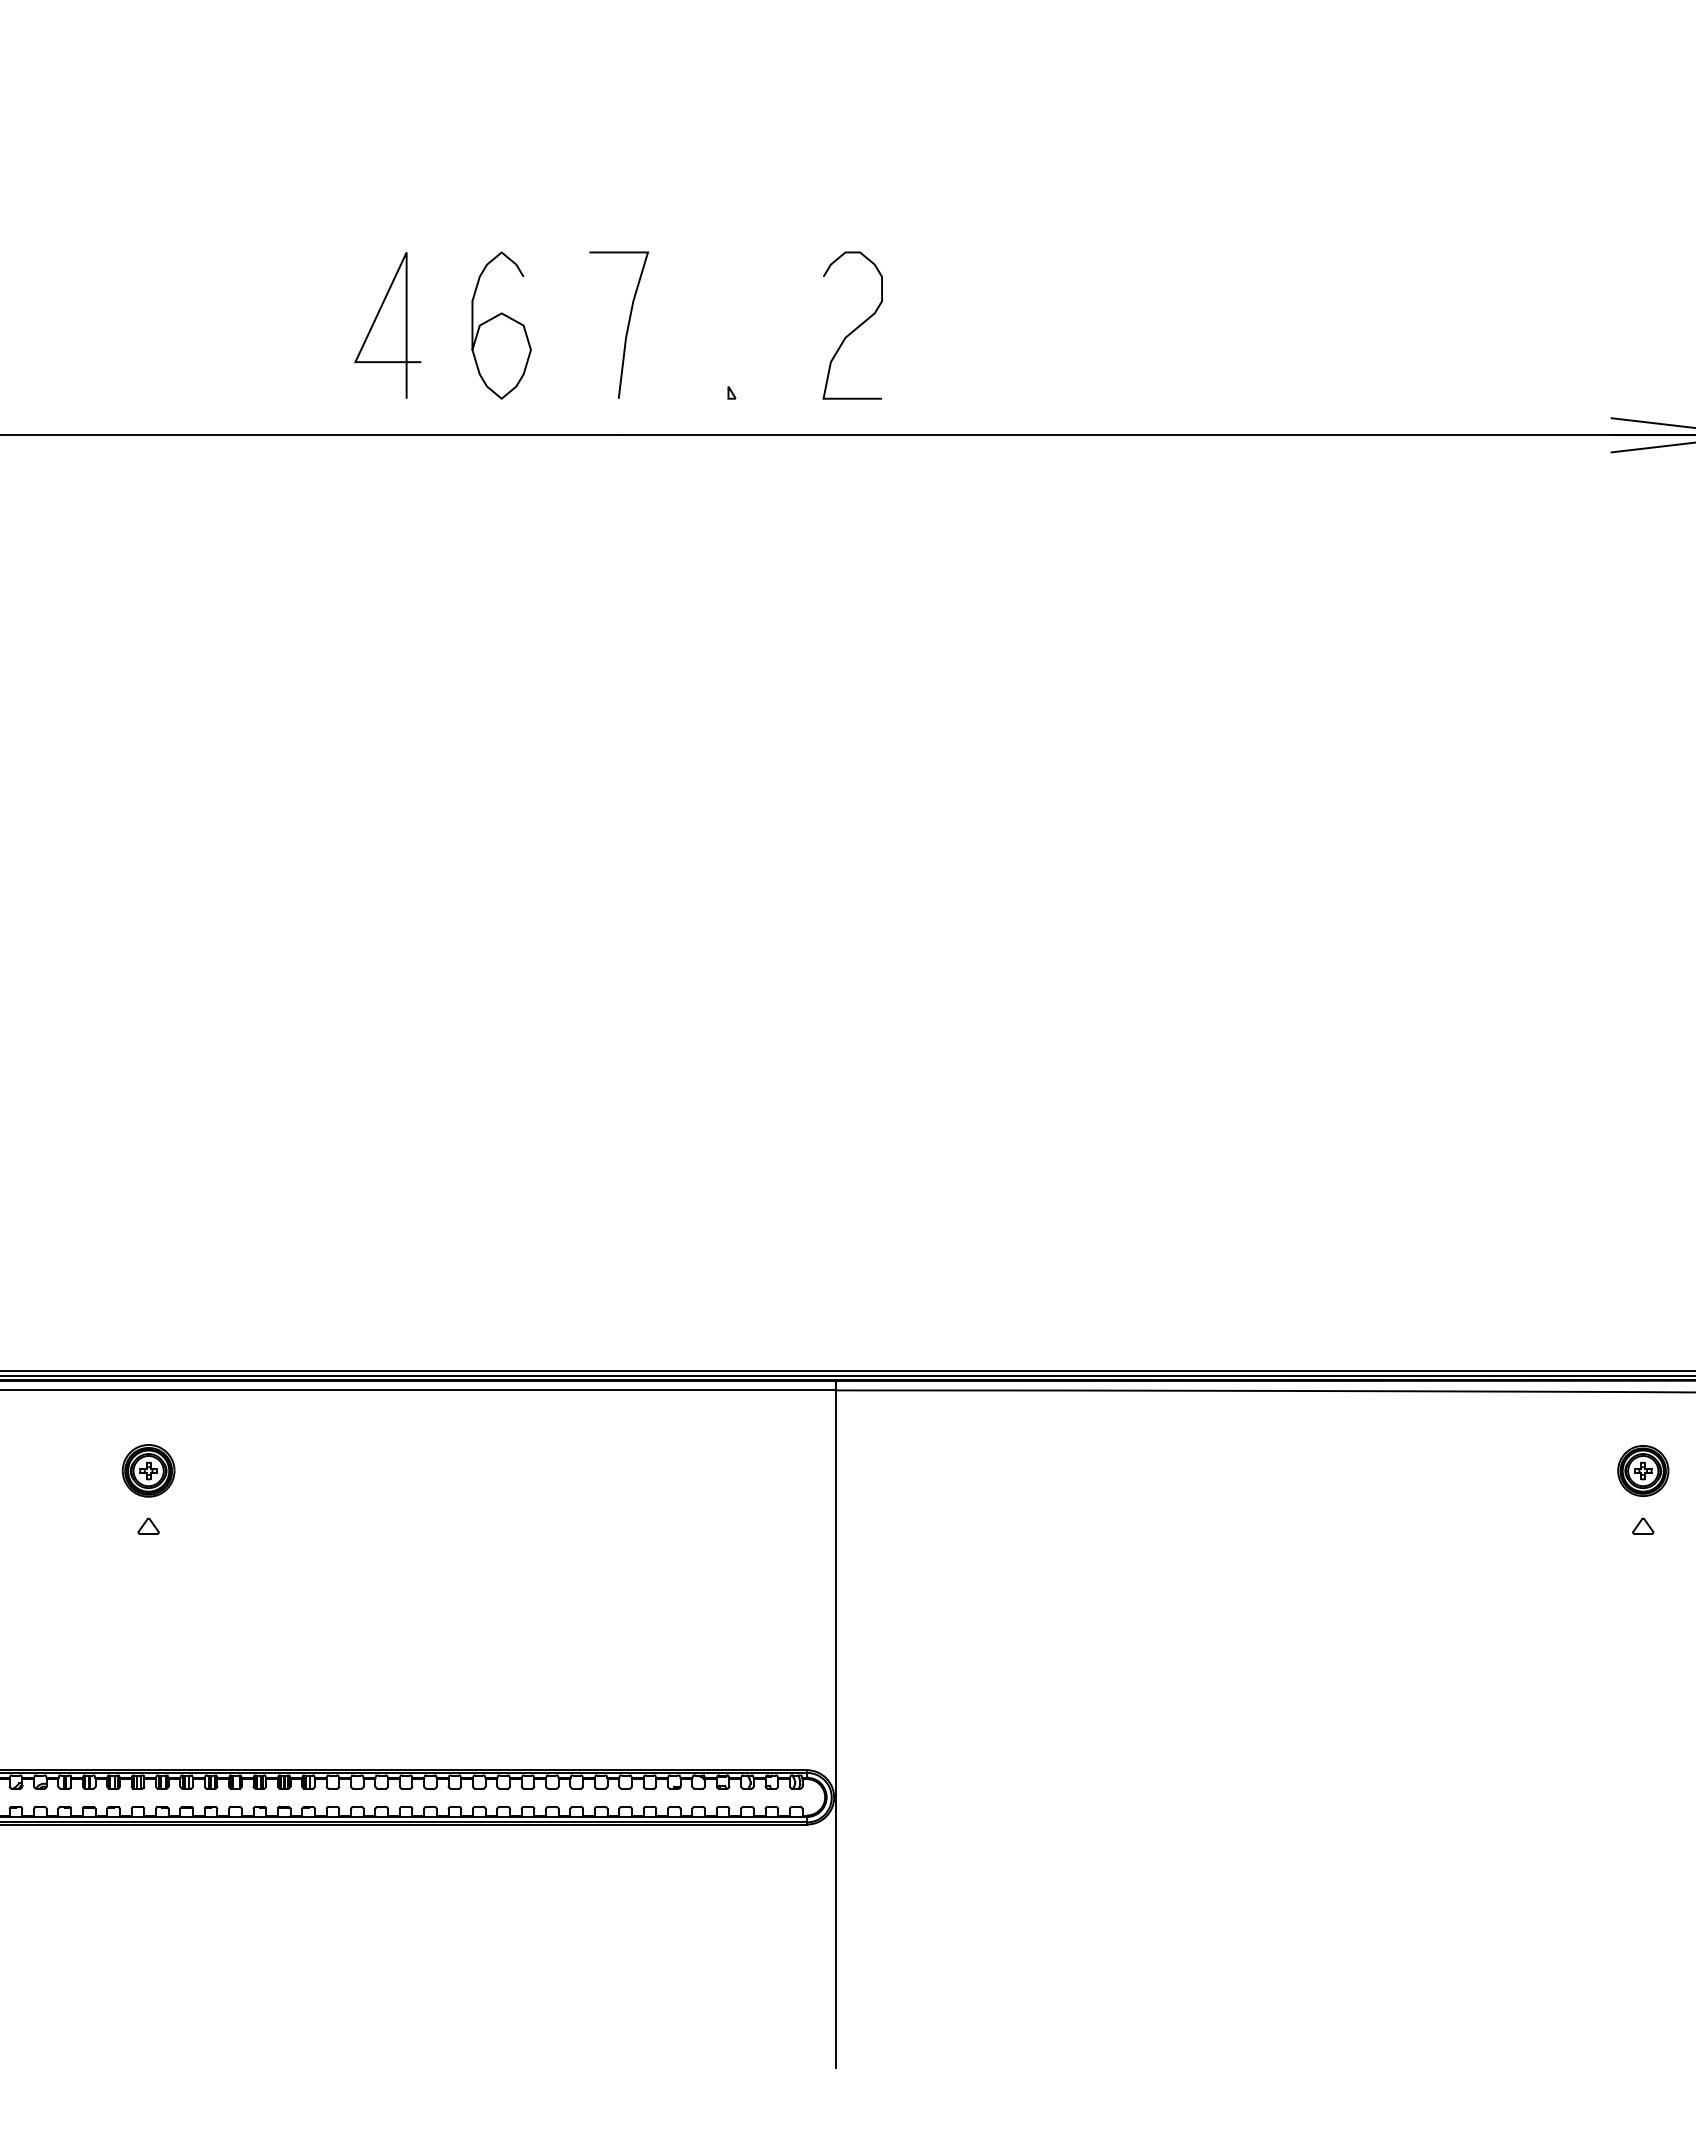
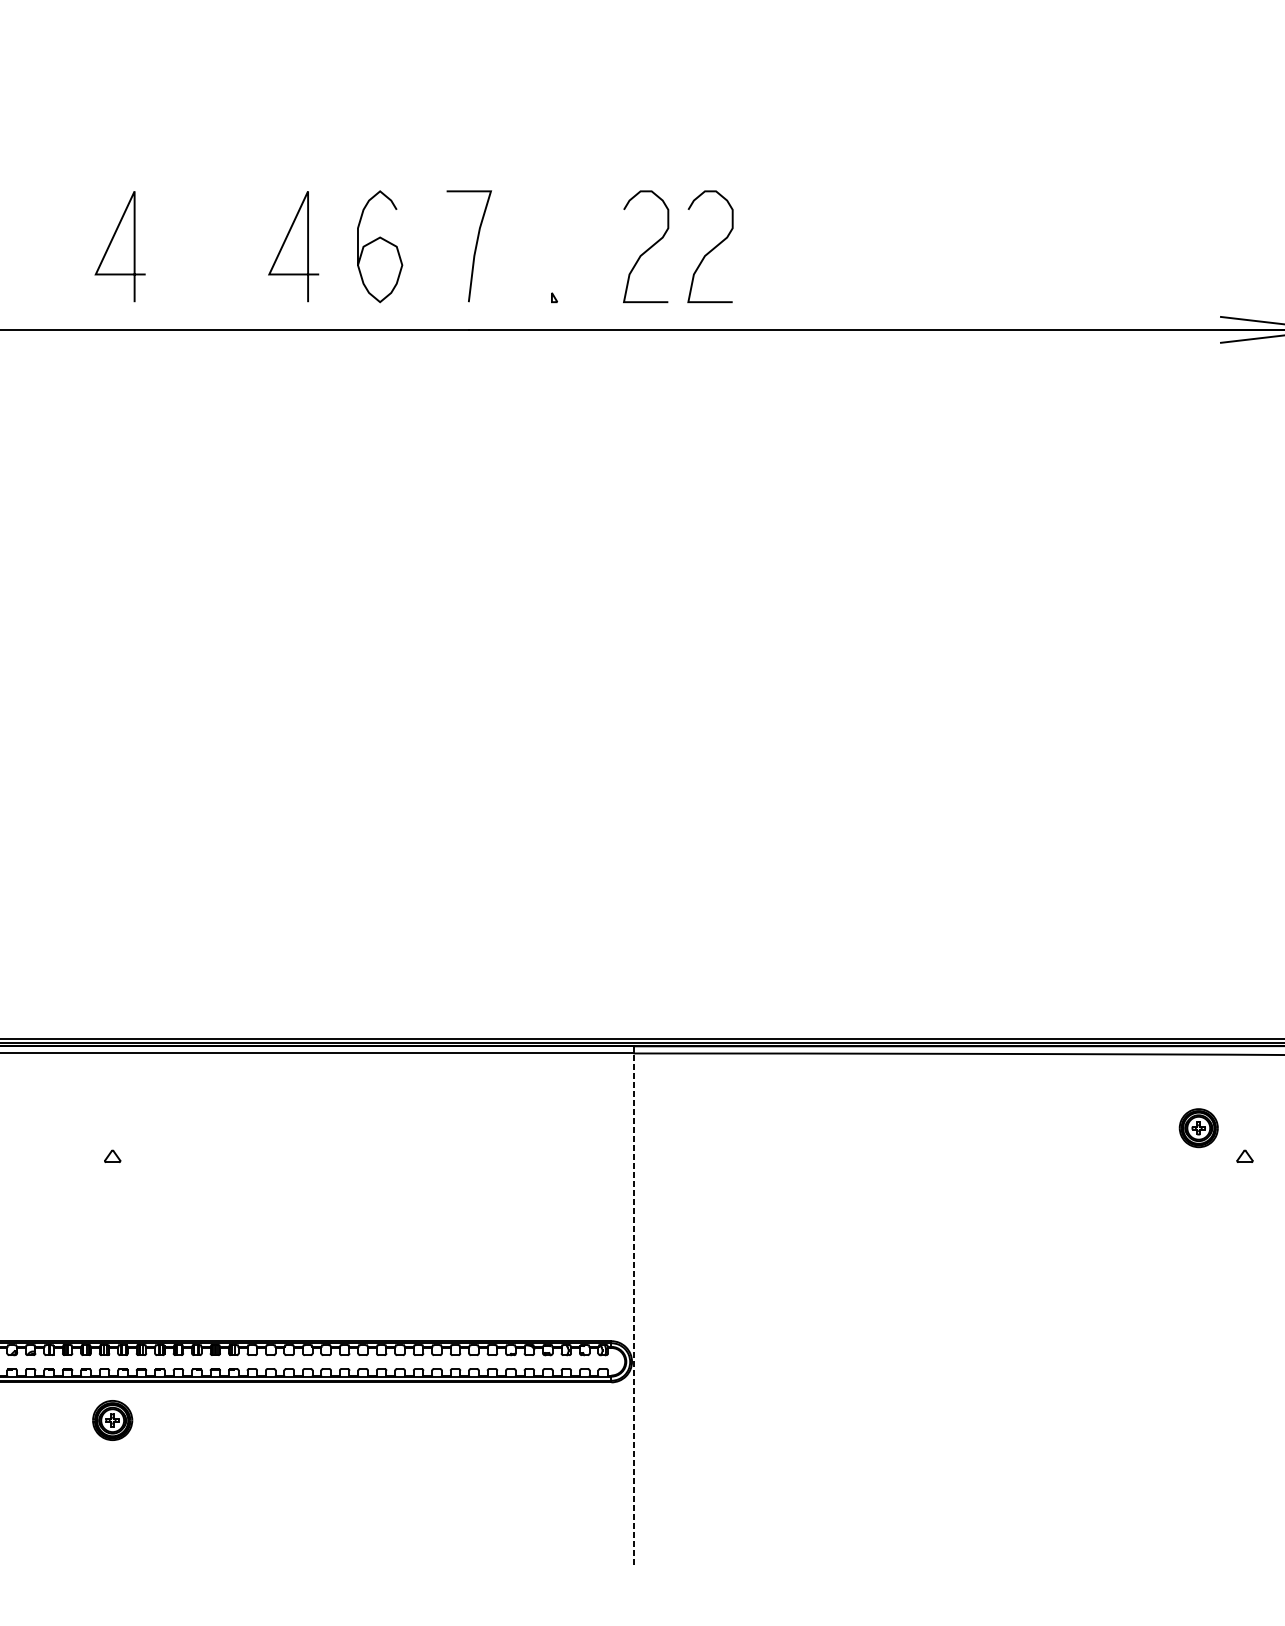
line: (147, 319) -> (111, 242), added
curve: (938, 329) -> (711, 249), added
part: (148, 1470) -> (112, 1420), moved
part: (1643, 1470) -> (1198, 1127), moved
line: (836, 1724) -> (633, 1306), solid -> dashed

